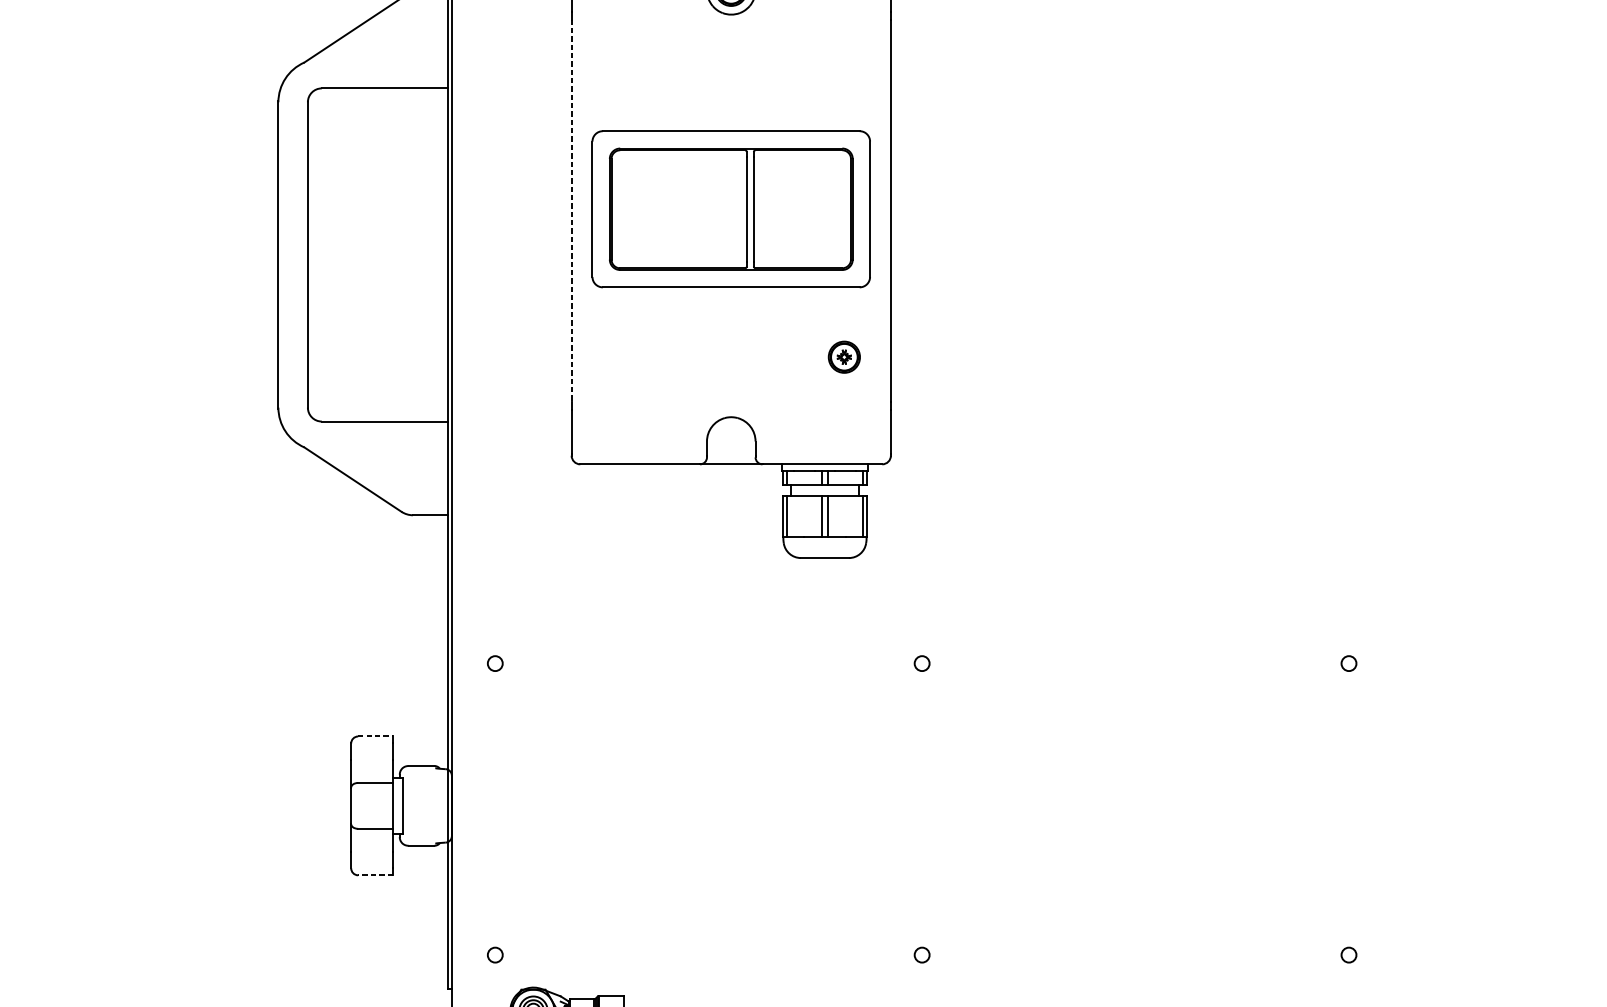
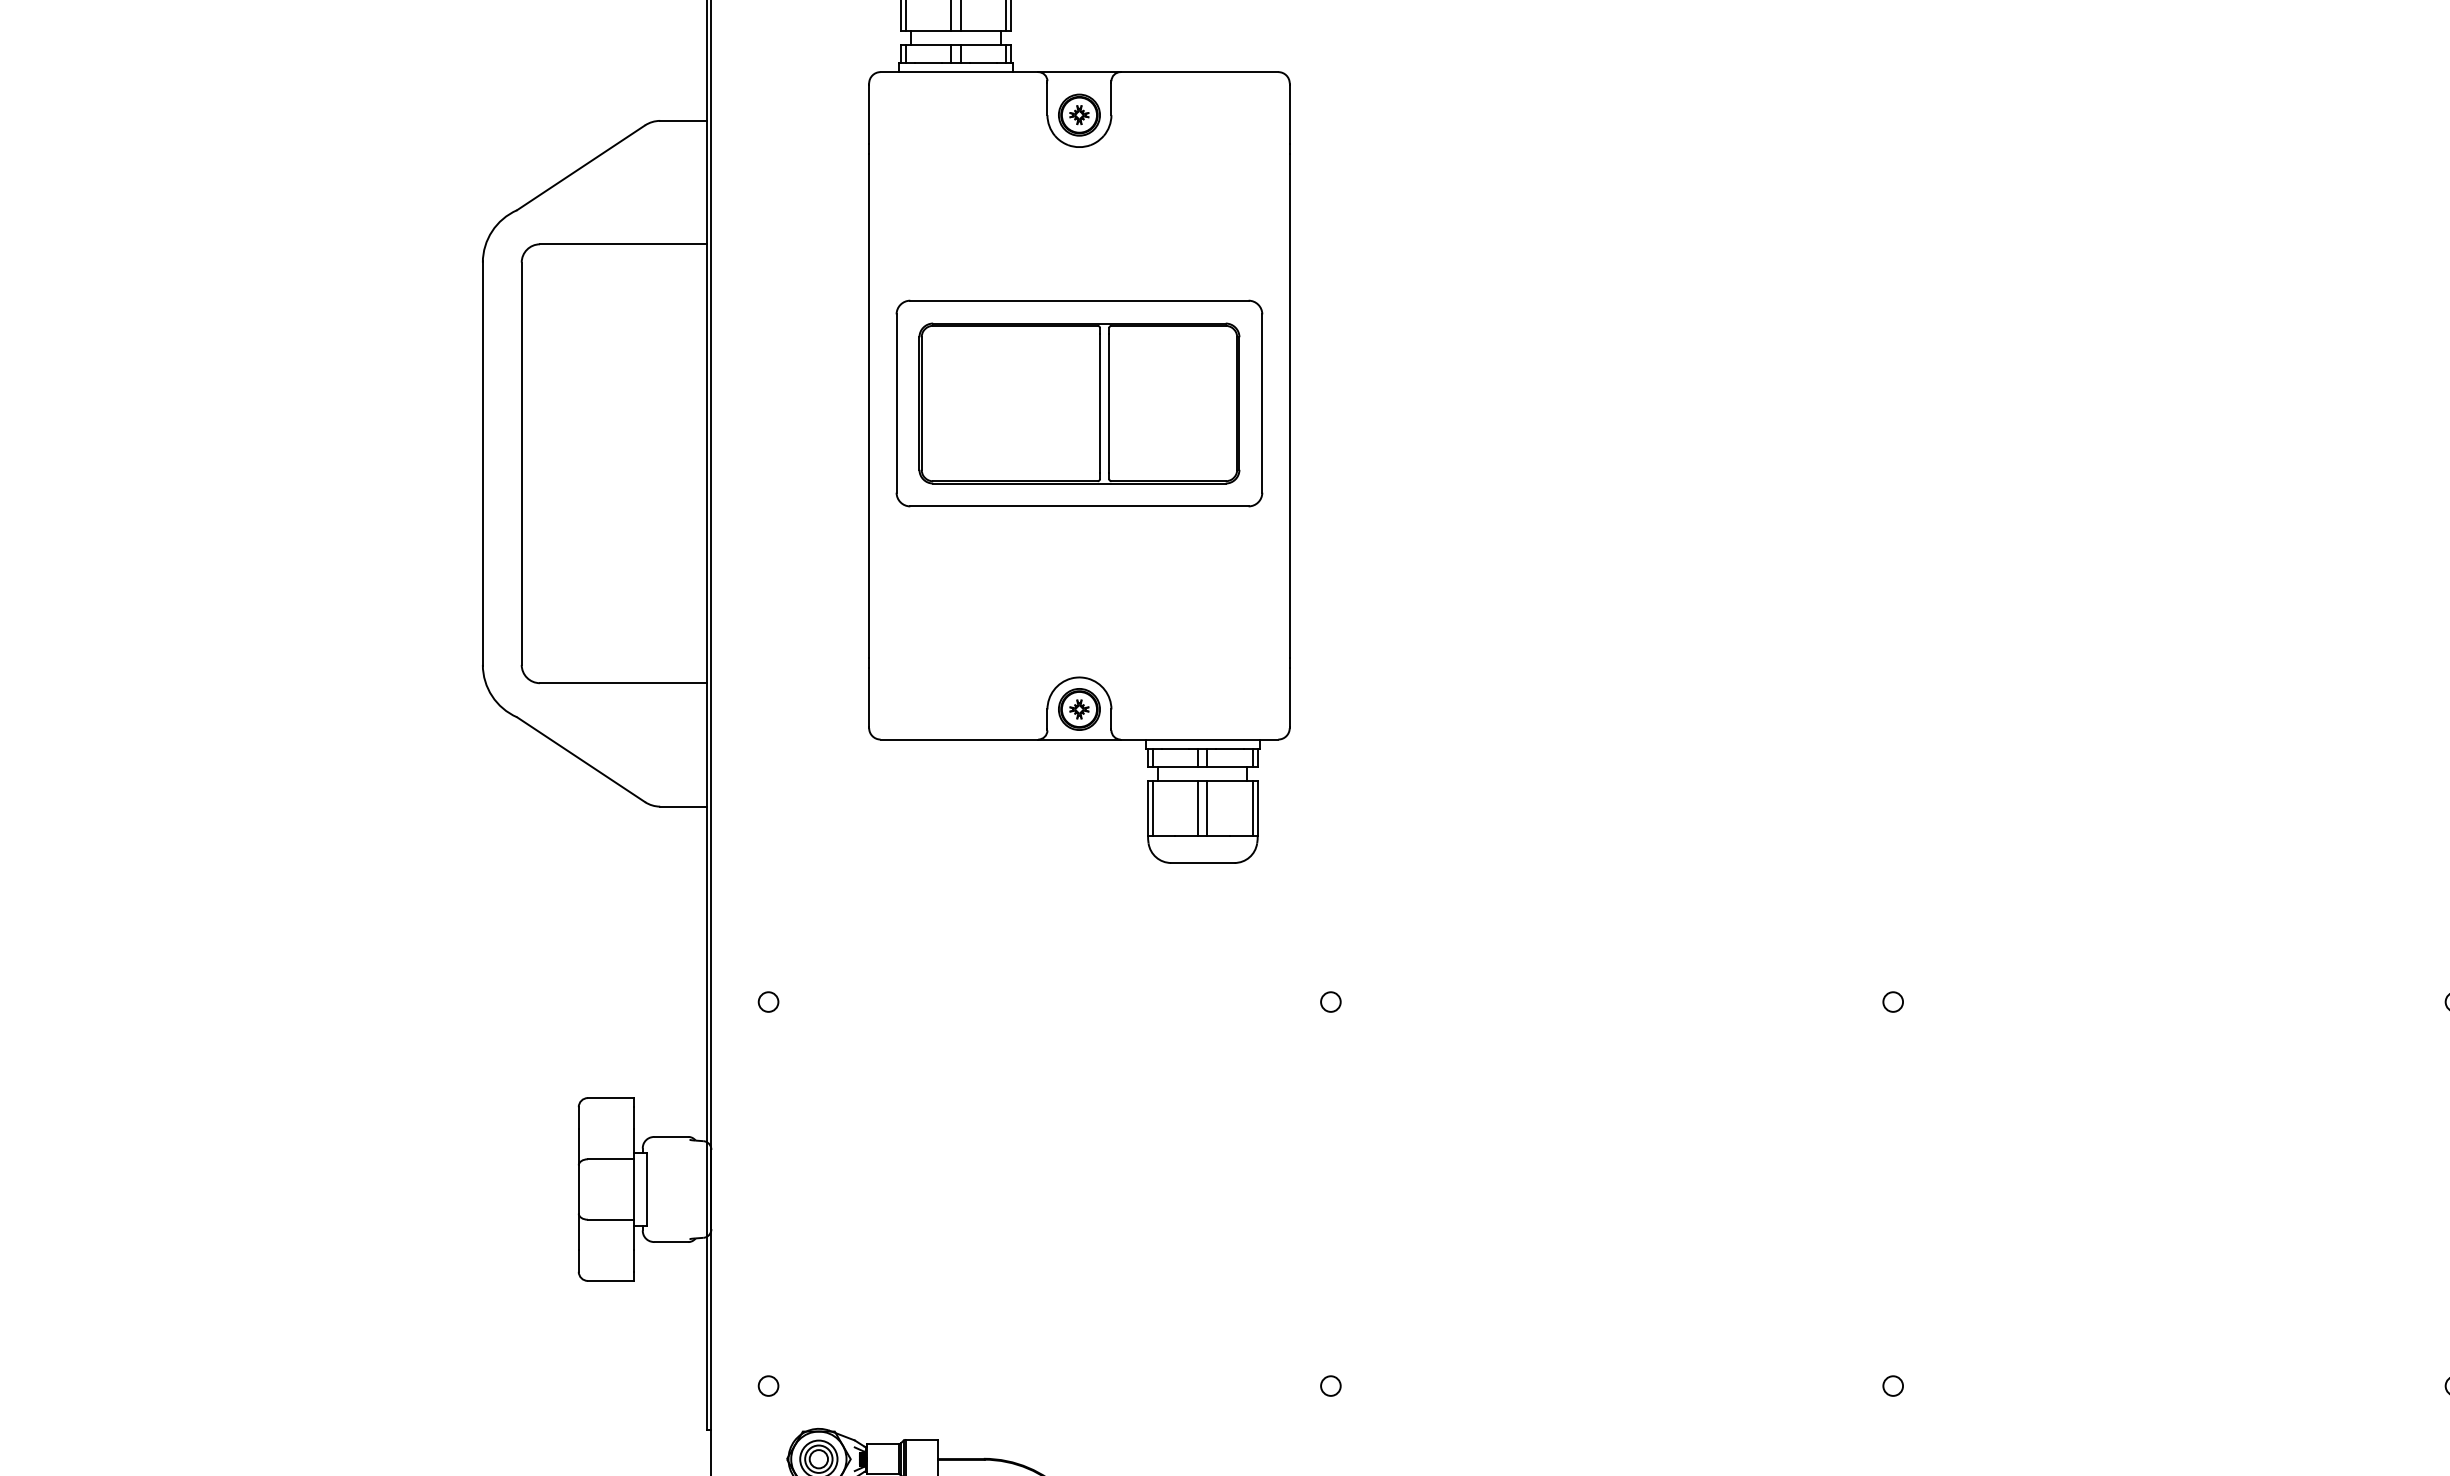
line: (571, 211) -> (869, 406), dashed -> solid
part: (844, 357) -> (1079, 709), moved
line: (375, 736) -> (610, 1098), dashed -> solid
line: (375, 874) -> (610, 1280), dashed -> solid

